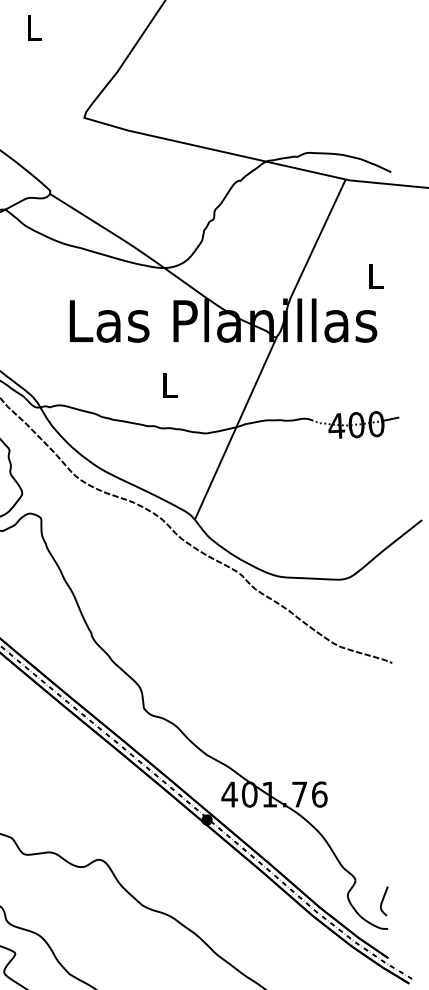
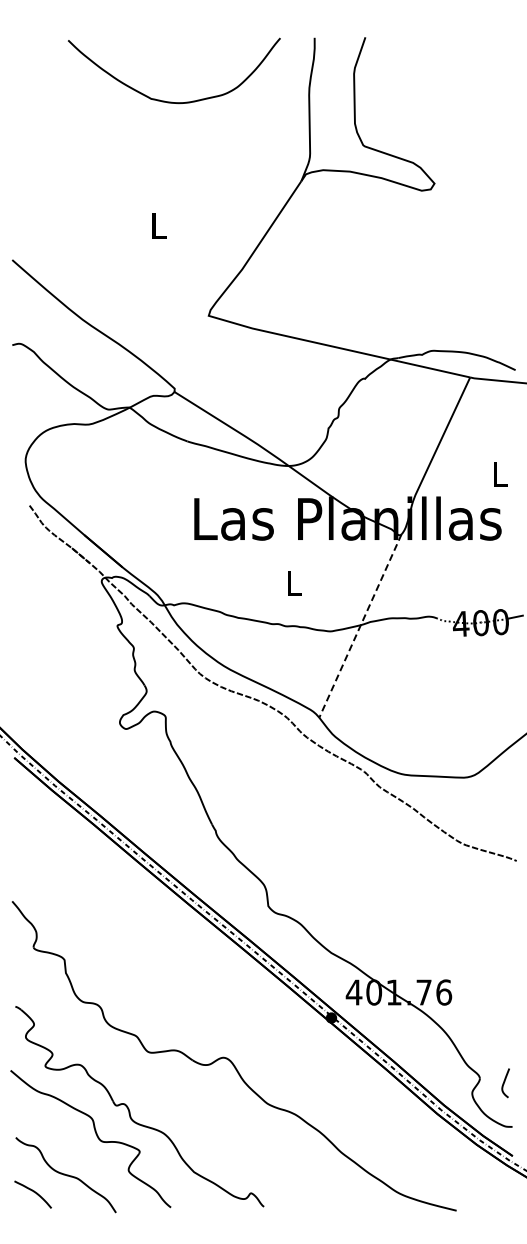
line: (236, 427) -> (360, 625), solid -> dashed
curve: (383, 901) -> (504, 1083), moved

